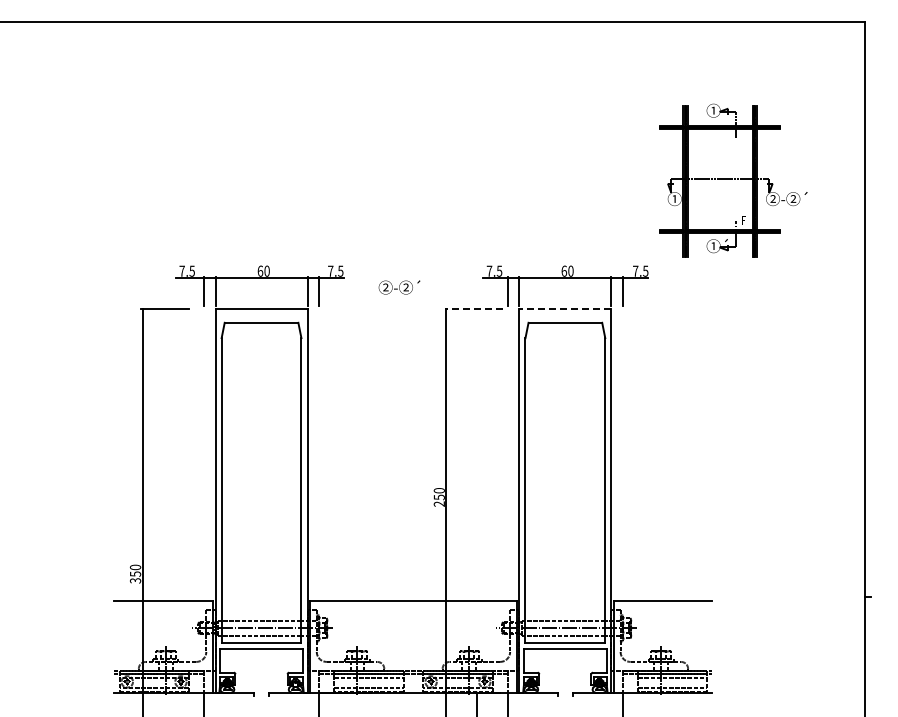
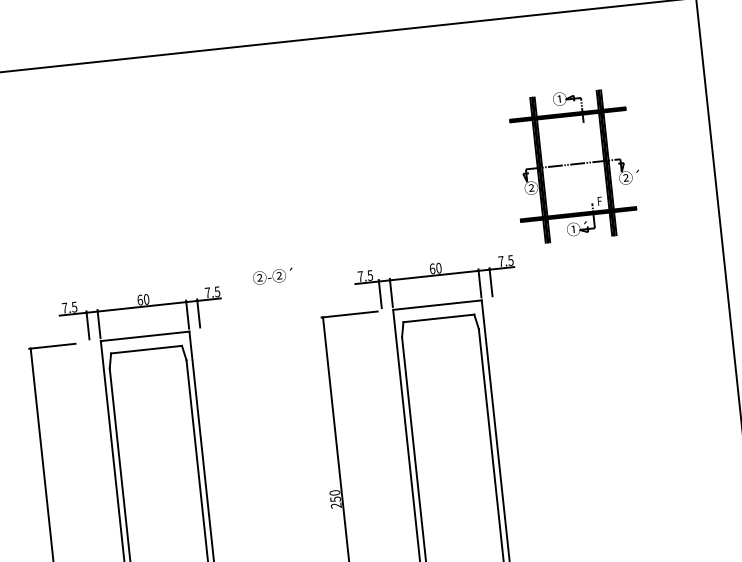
text: (674, 198) -> (531, 187), ① -> ②
text: (794, 199) -> (646, 176), ②-②´ -> ②´
text: (399, 287) -> (272, 276), moved
line: (473, 309) -> (349, 315), dashed -> solid
line: (564, 309) -> (436, 305), dashed -> solid

